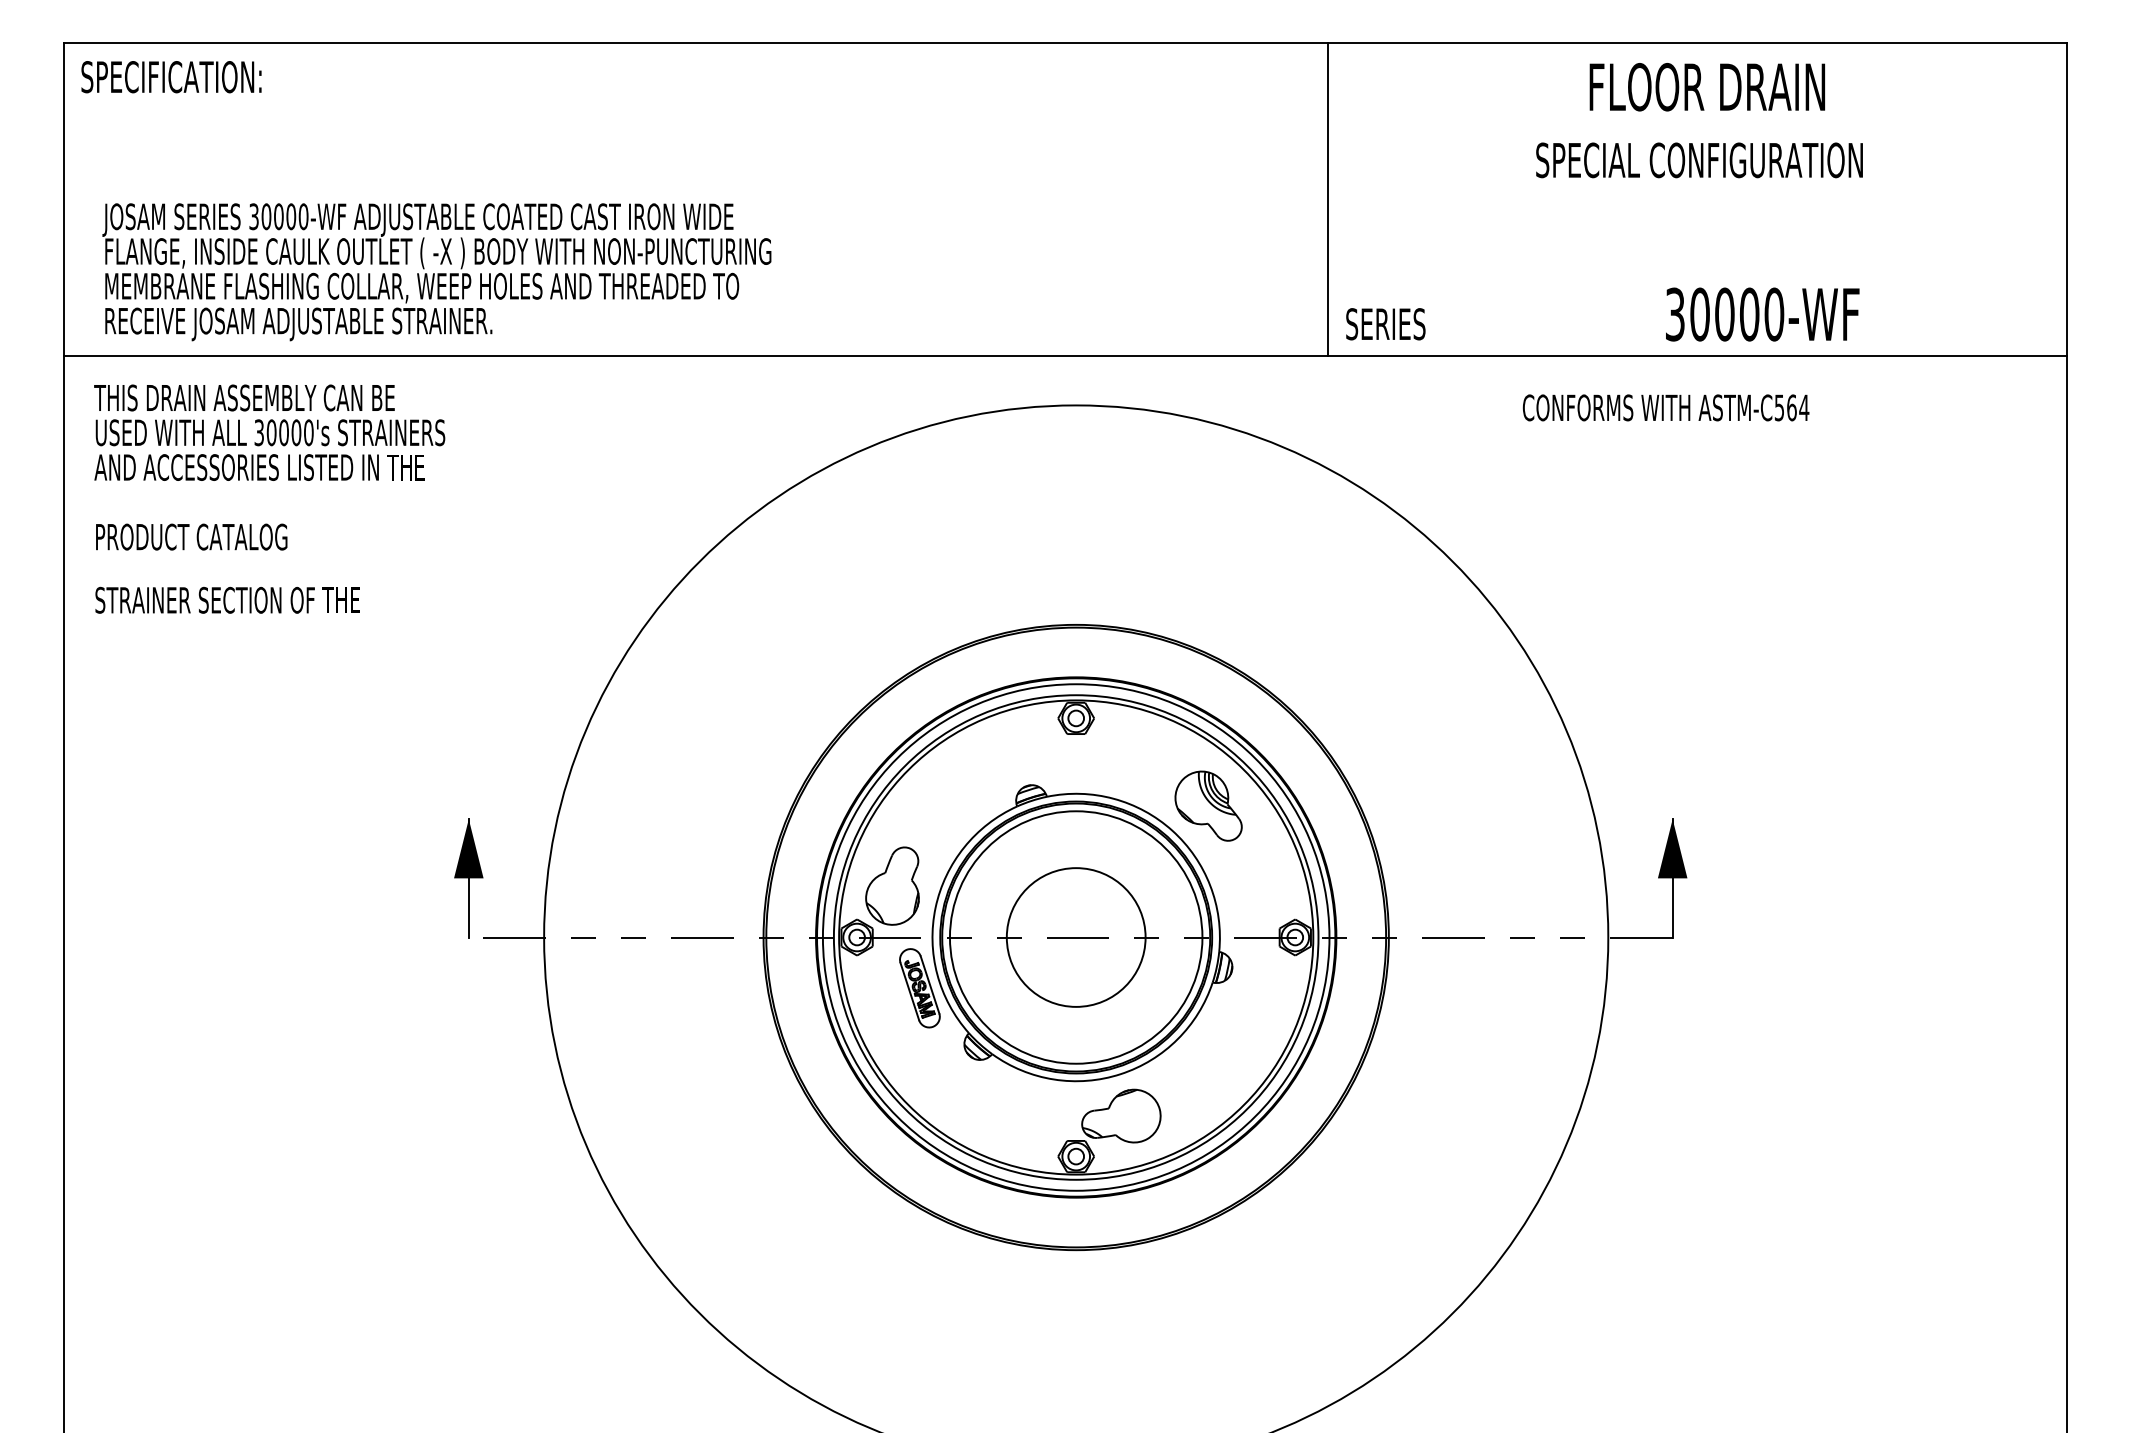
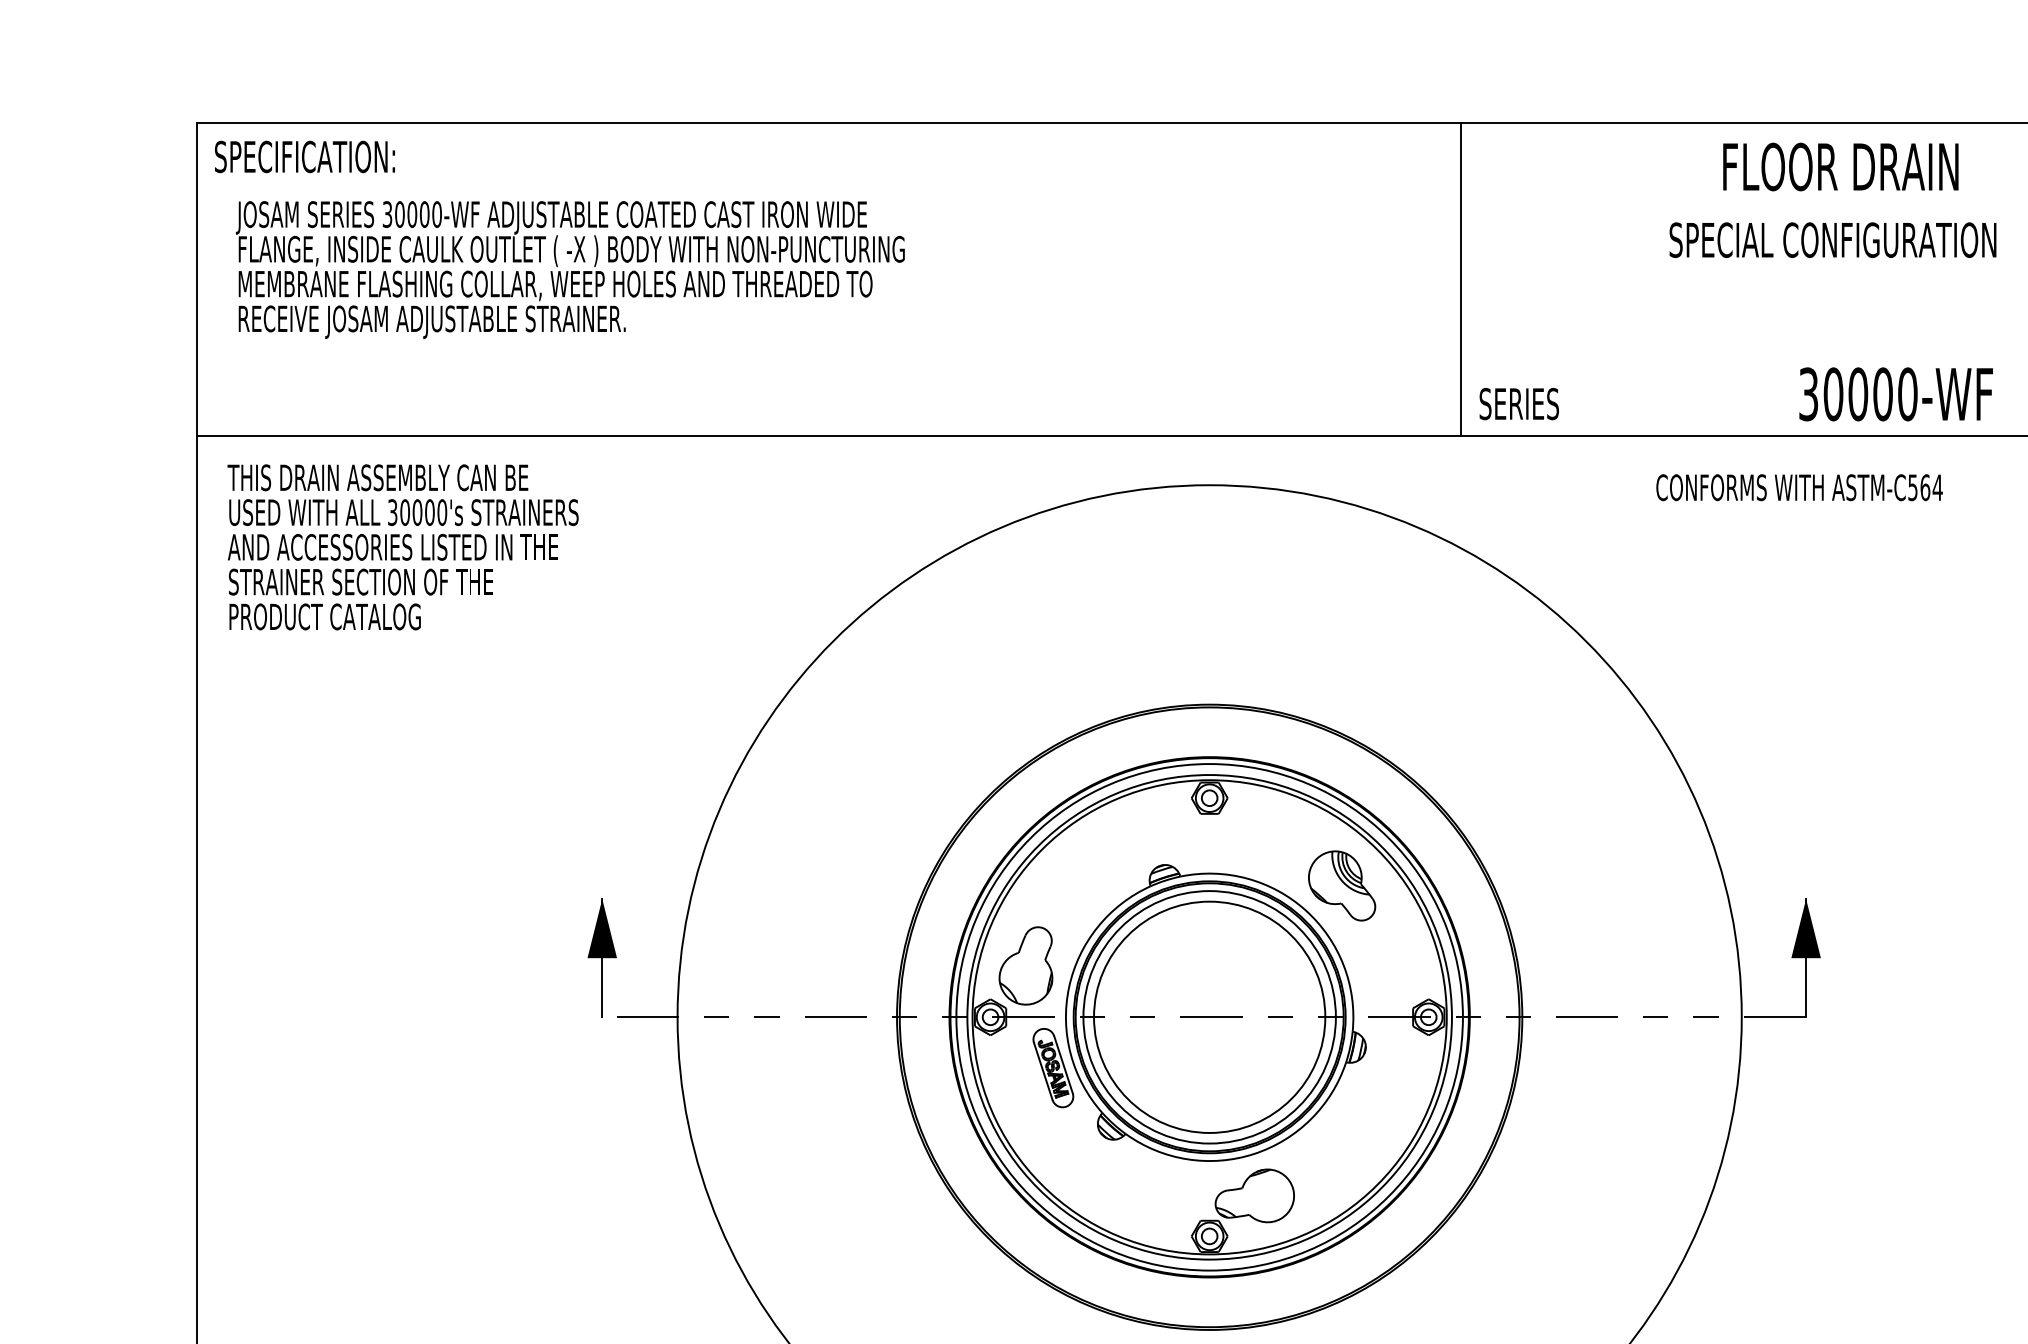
text: (436, 272) -> (569, 270), moved
text: (227, 599) -> (360, 581), moved
circle: (1075, 937) -> (1208, 1017), size x1.67

